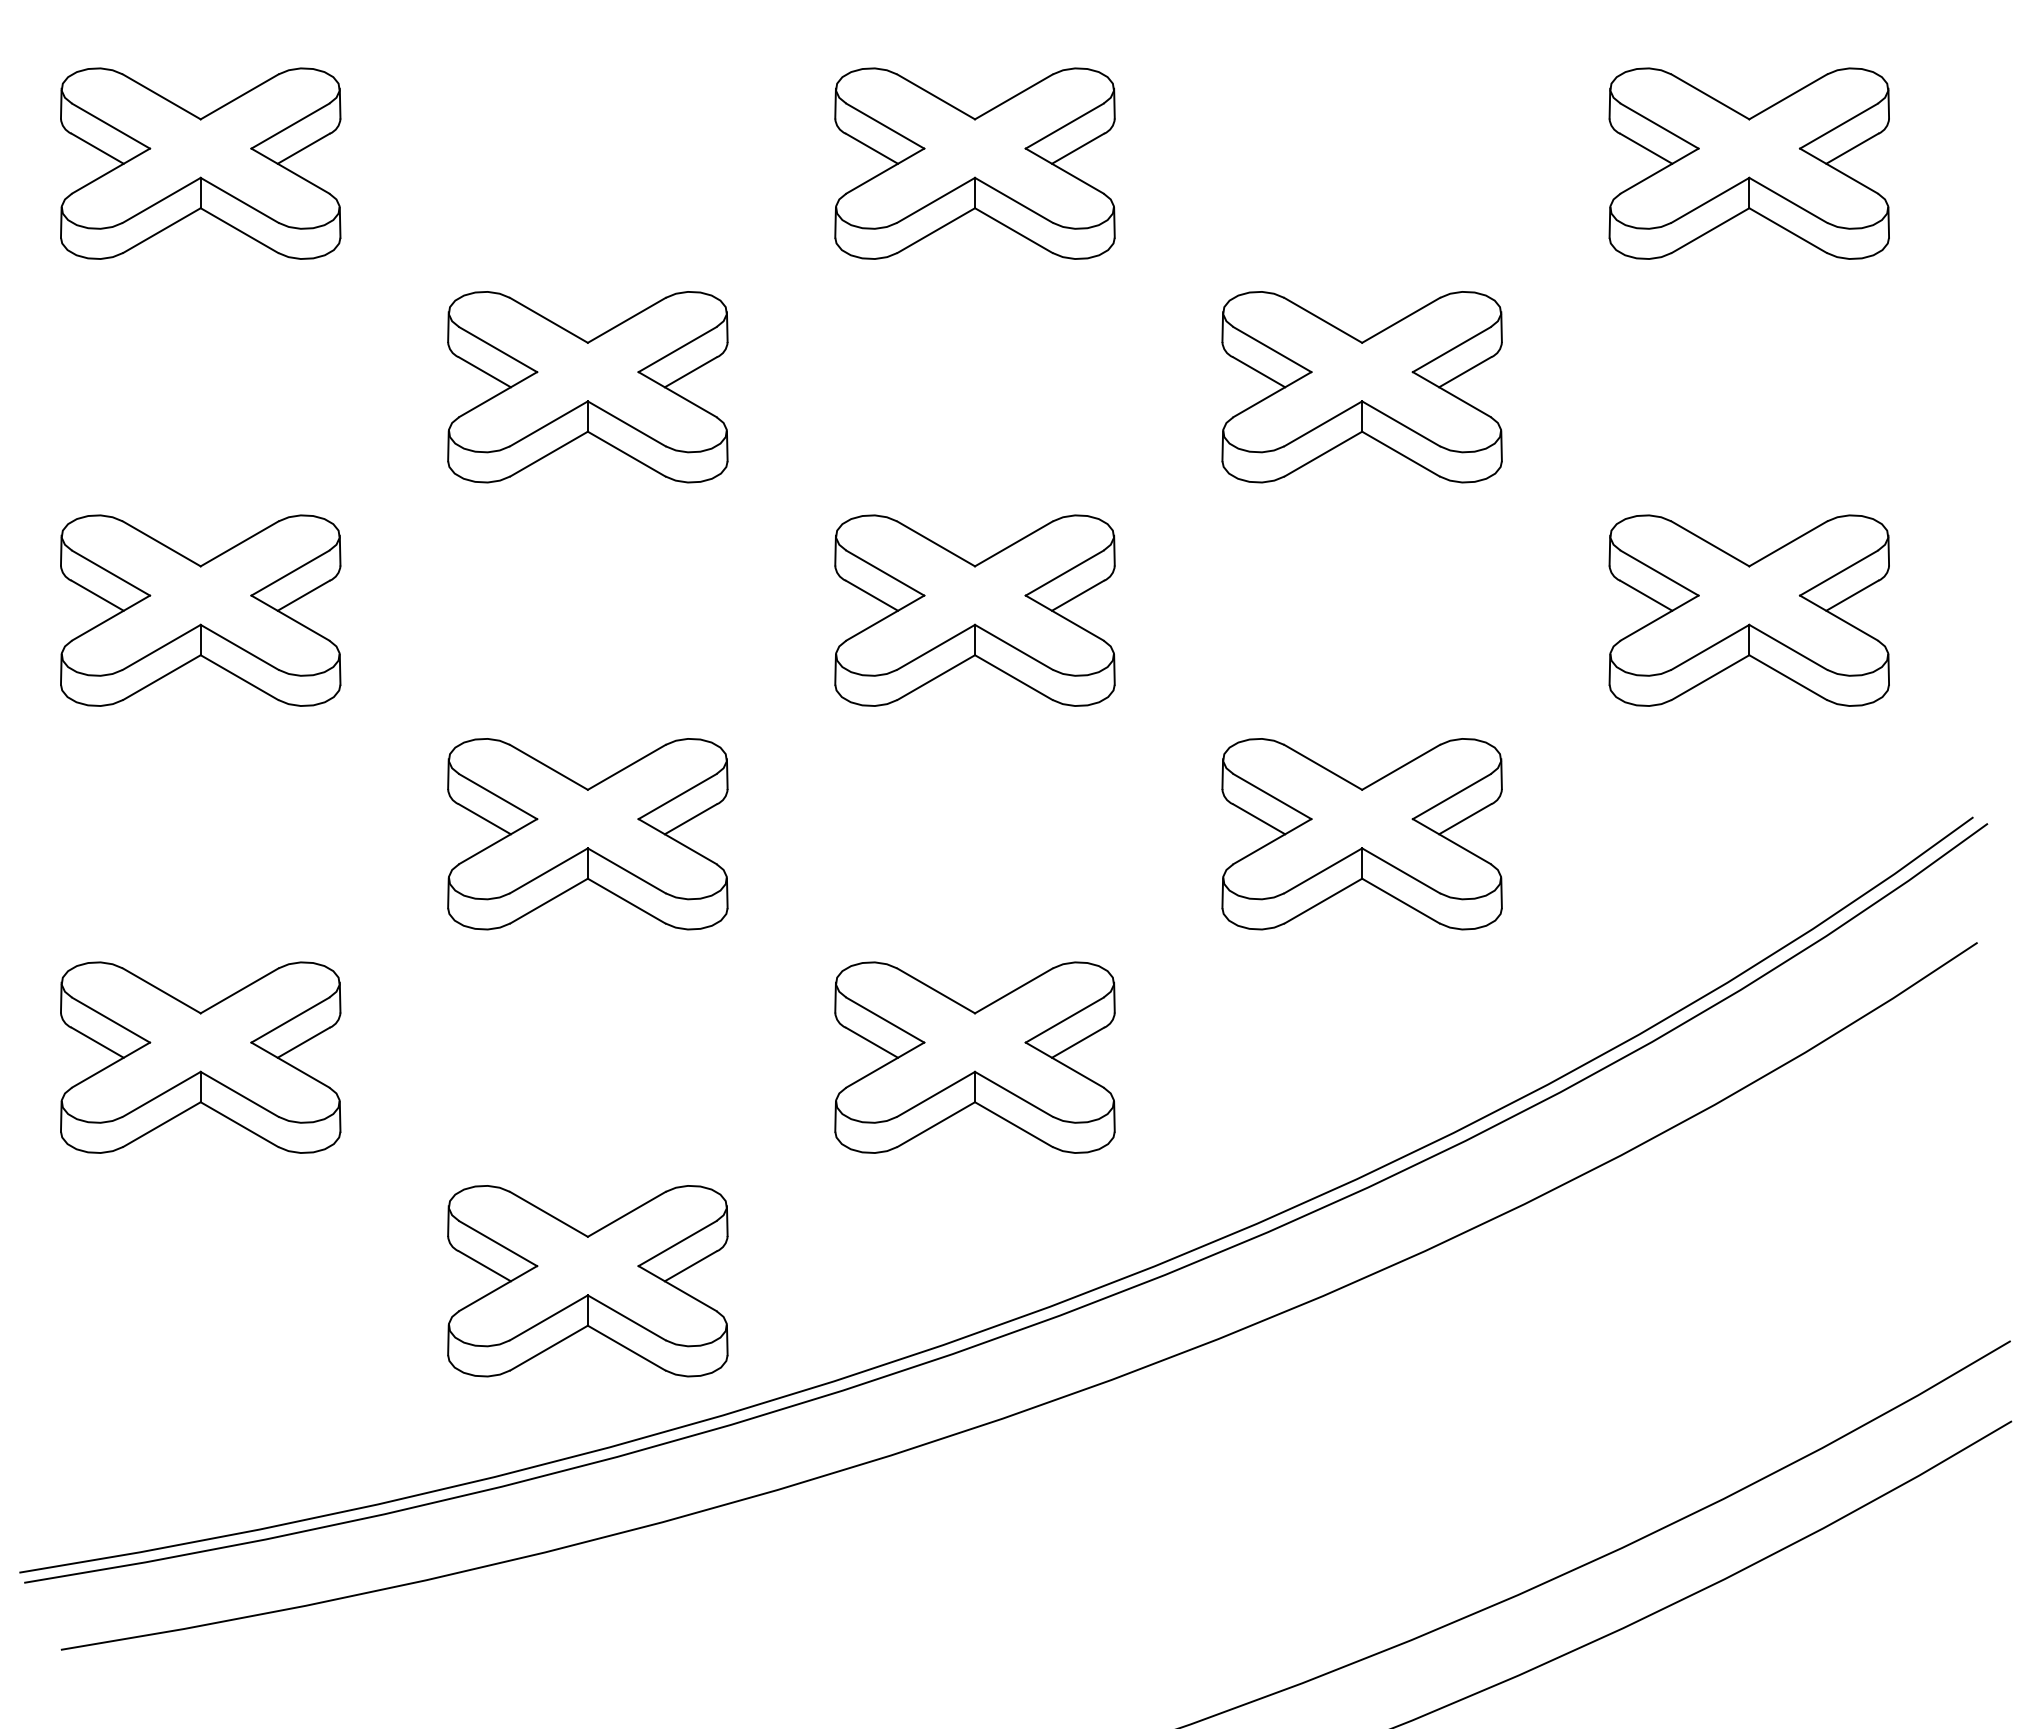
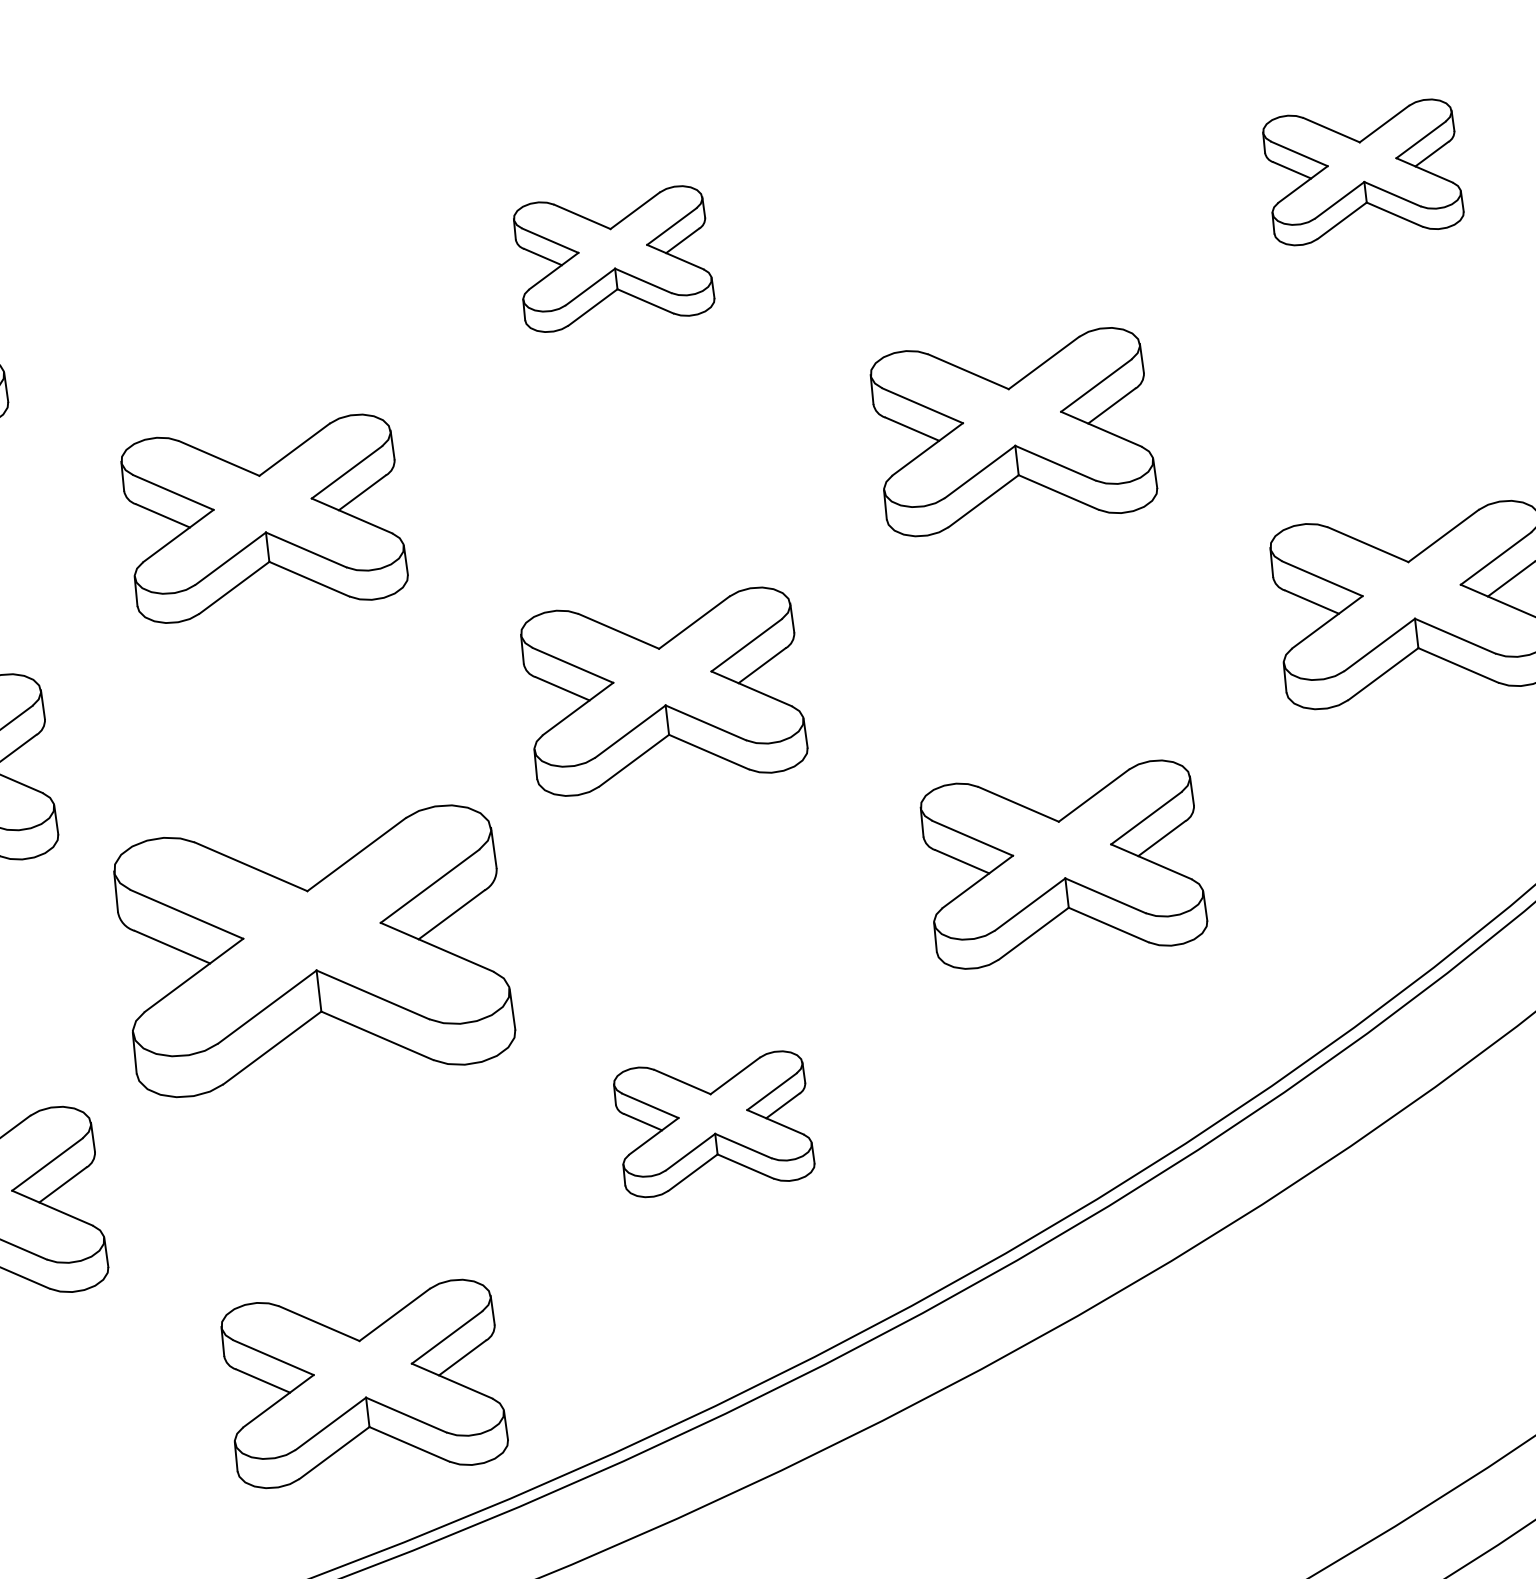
part: (974, 163) -> (613, 259), size x0.7
part: (1748, 163) -> (1362, 172), size x0.7
part: (587, 834) -> (314, 951), size x1.4
part: (974, 1057) -> (713, 1124), size x0.7

